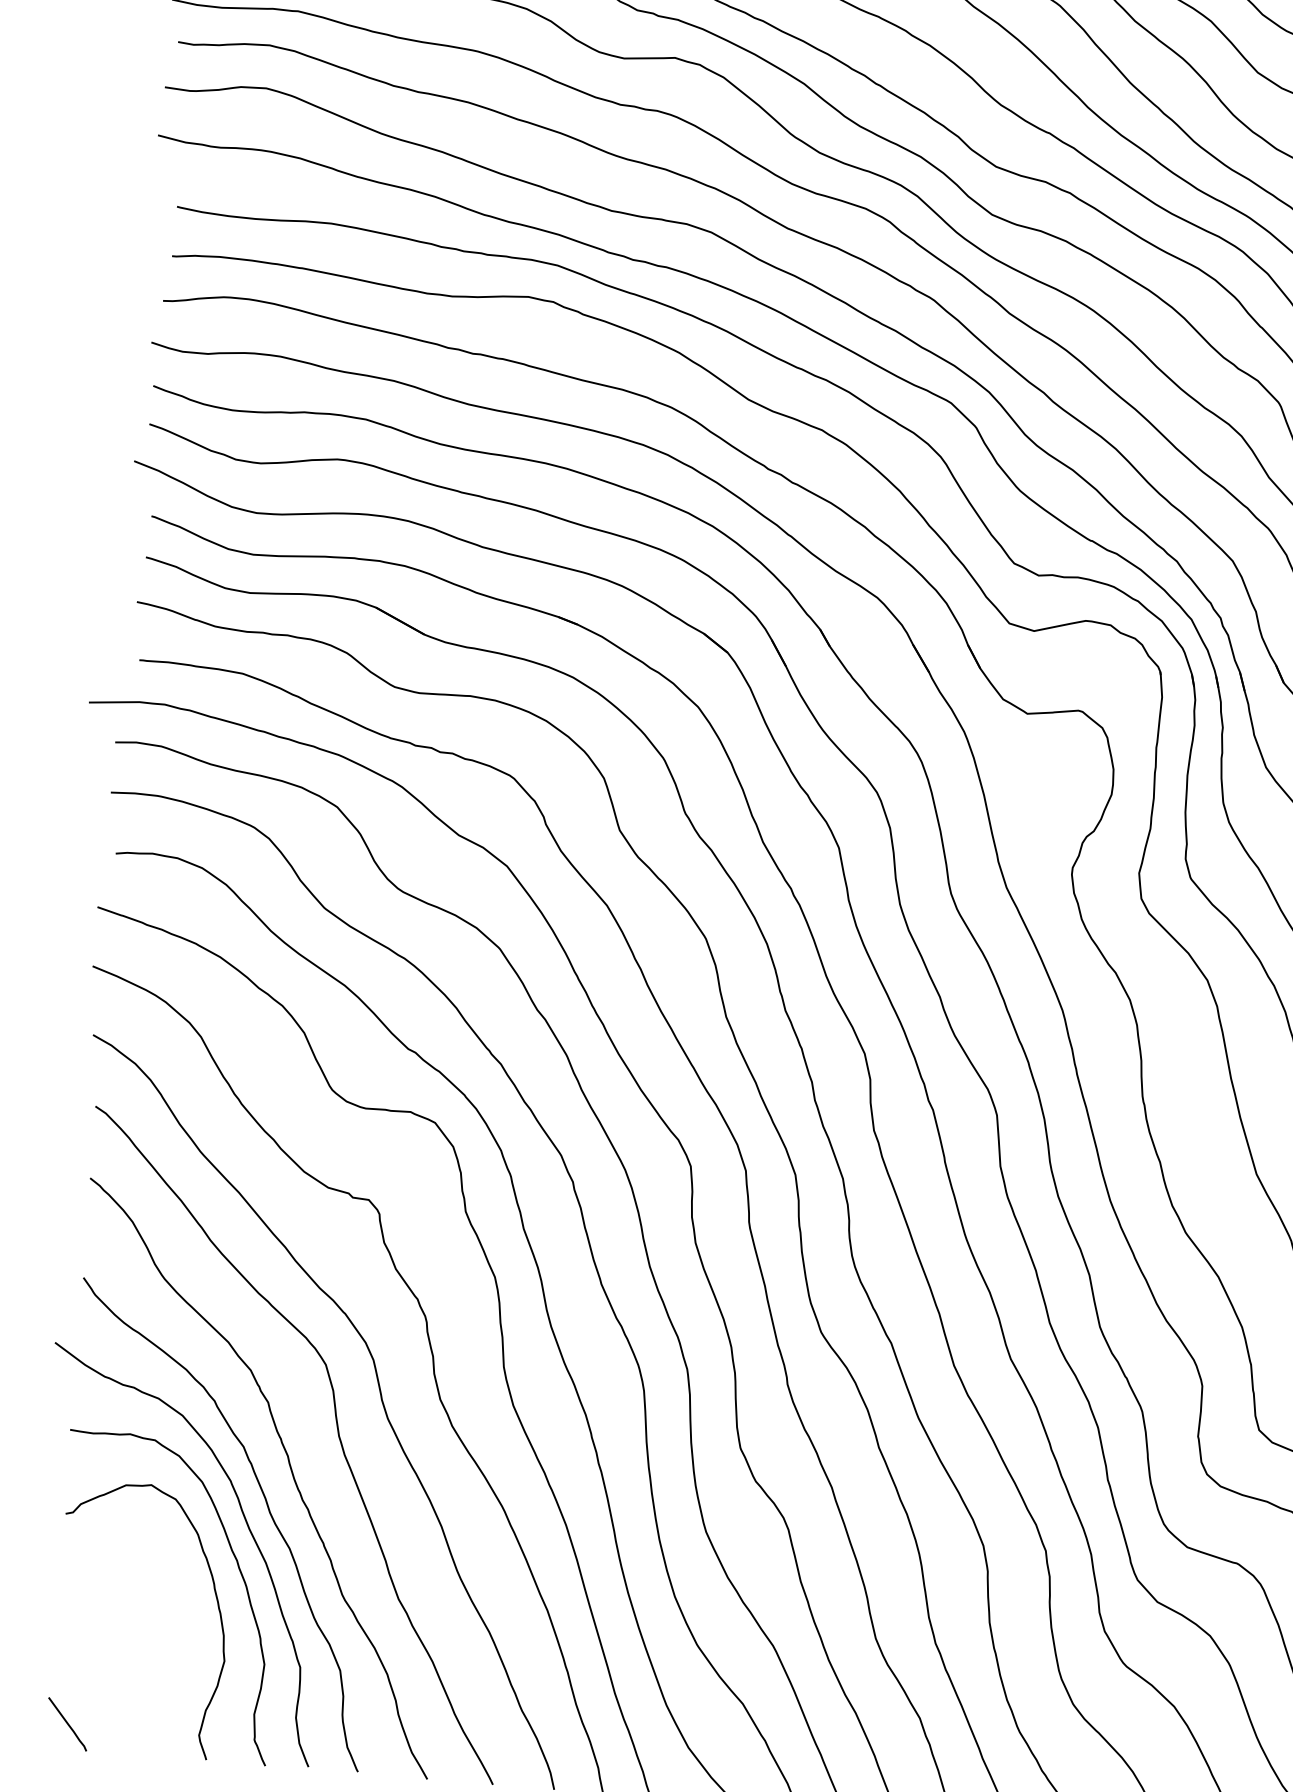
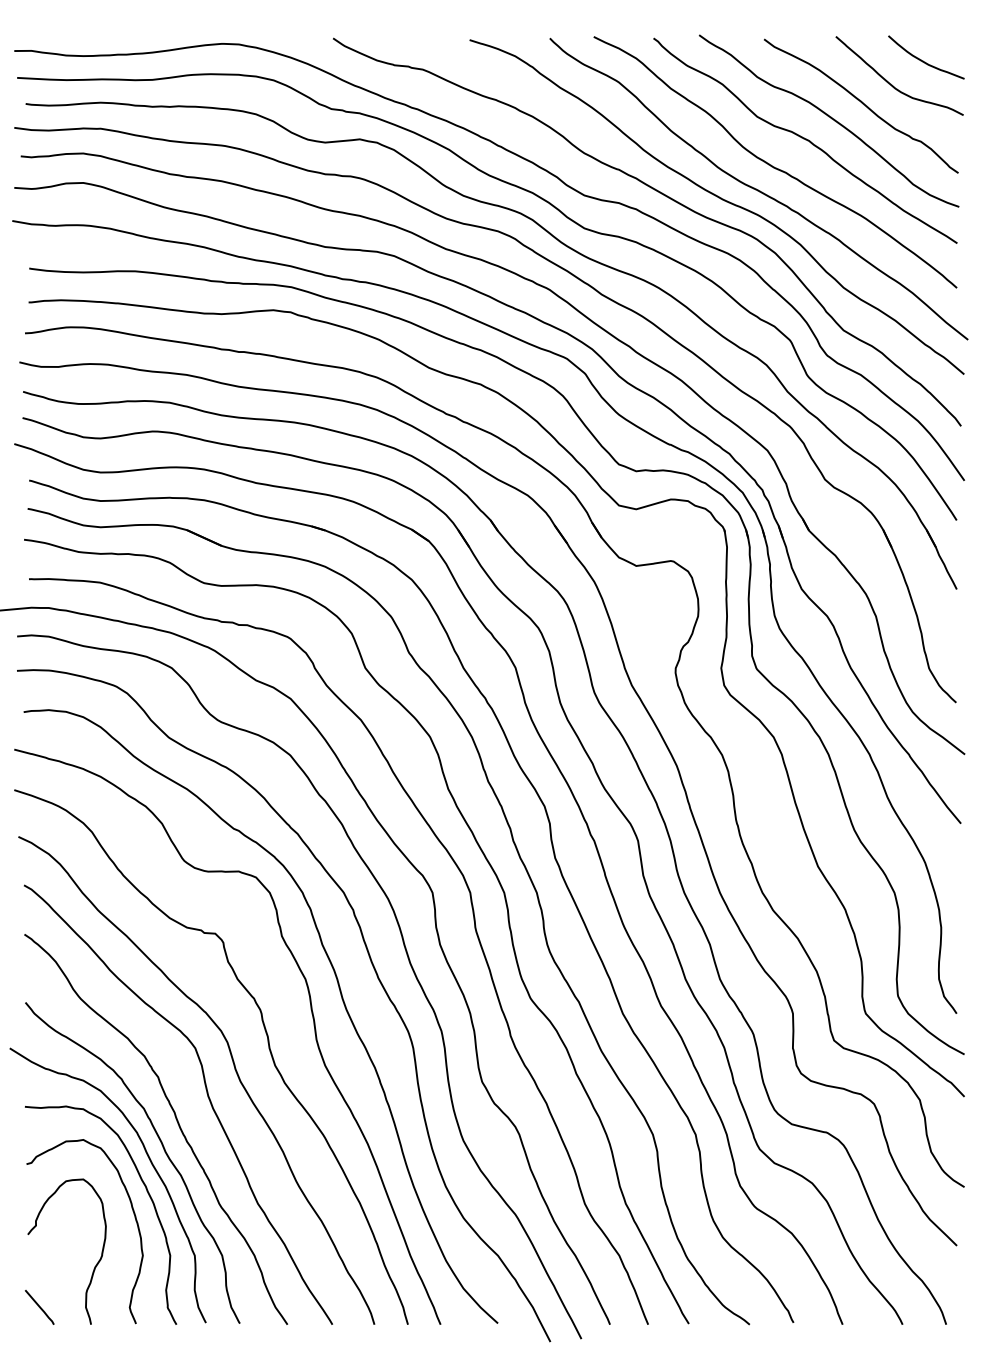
curve: (152, 1671) -> (94, 1266), added

